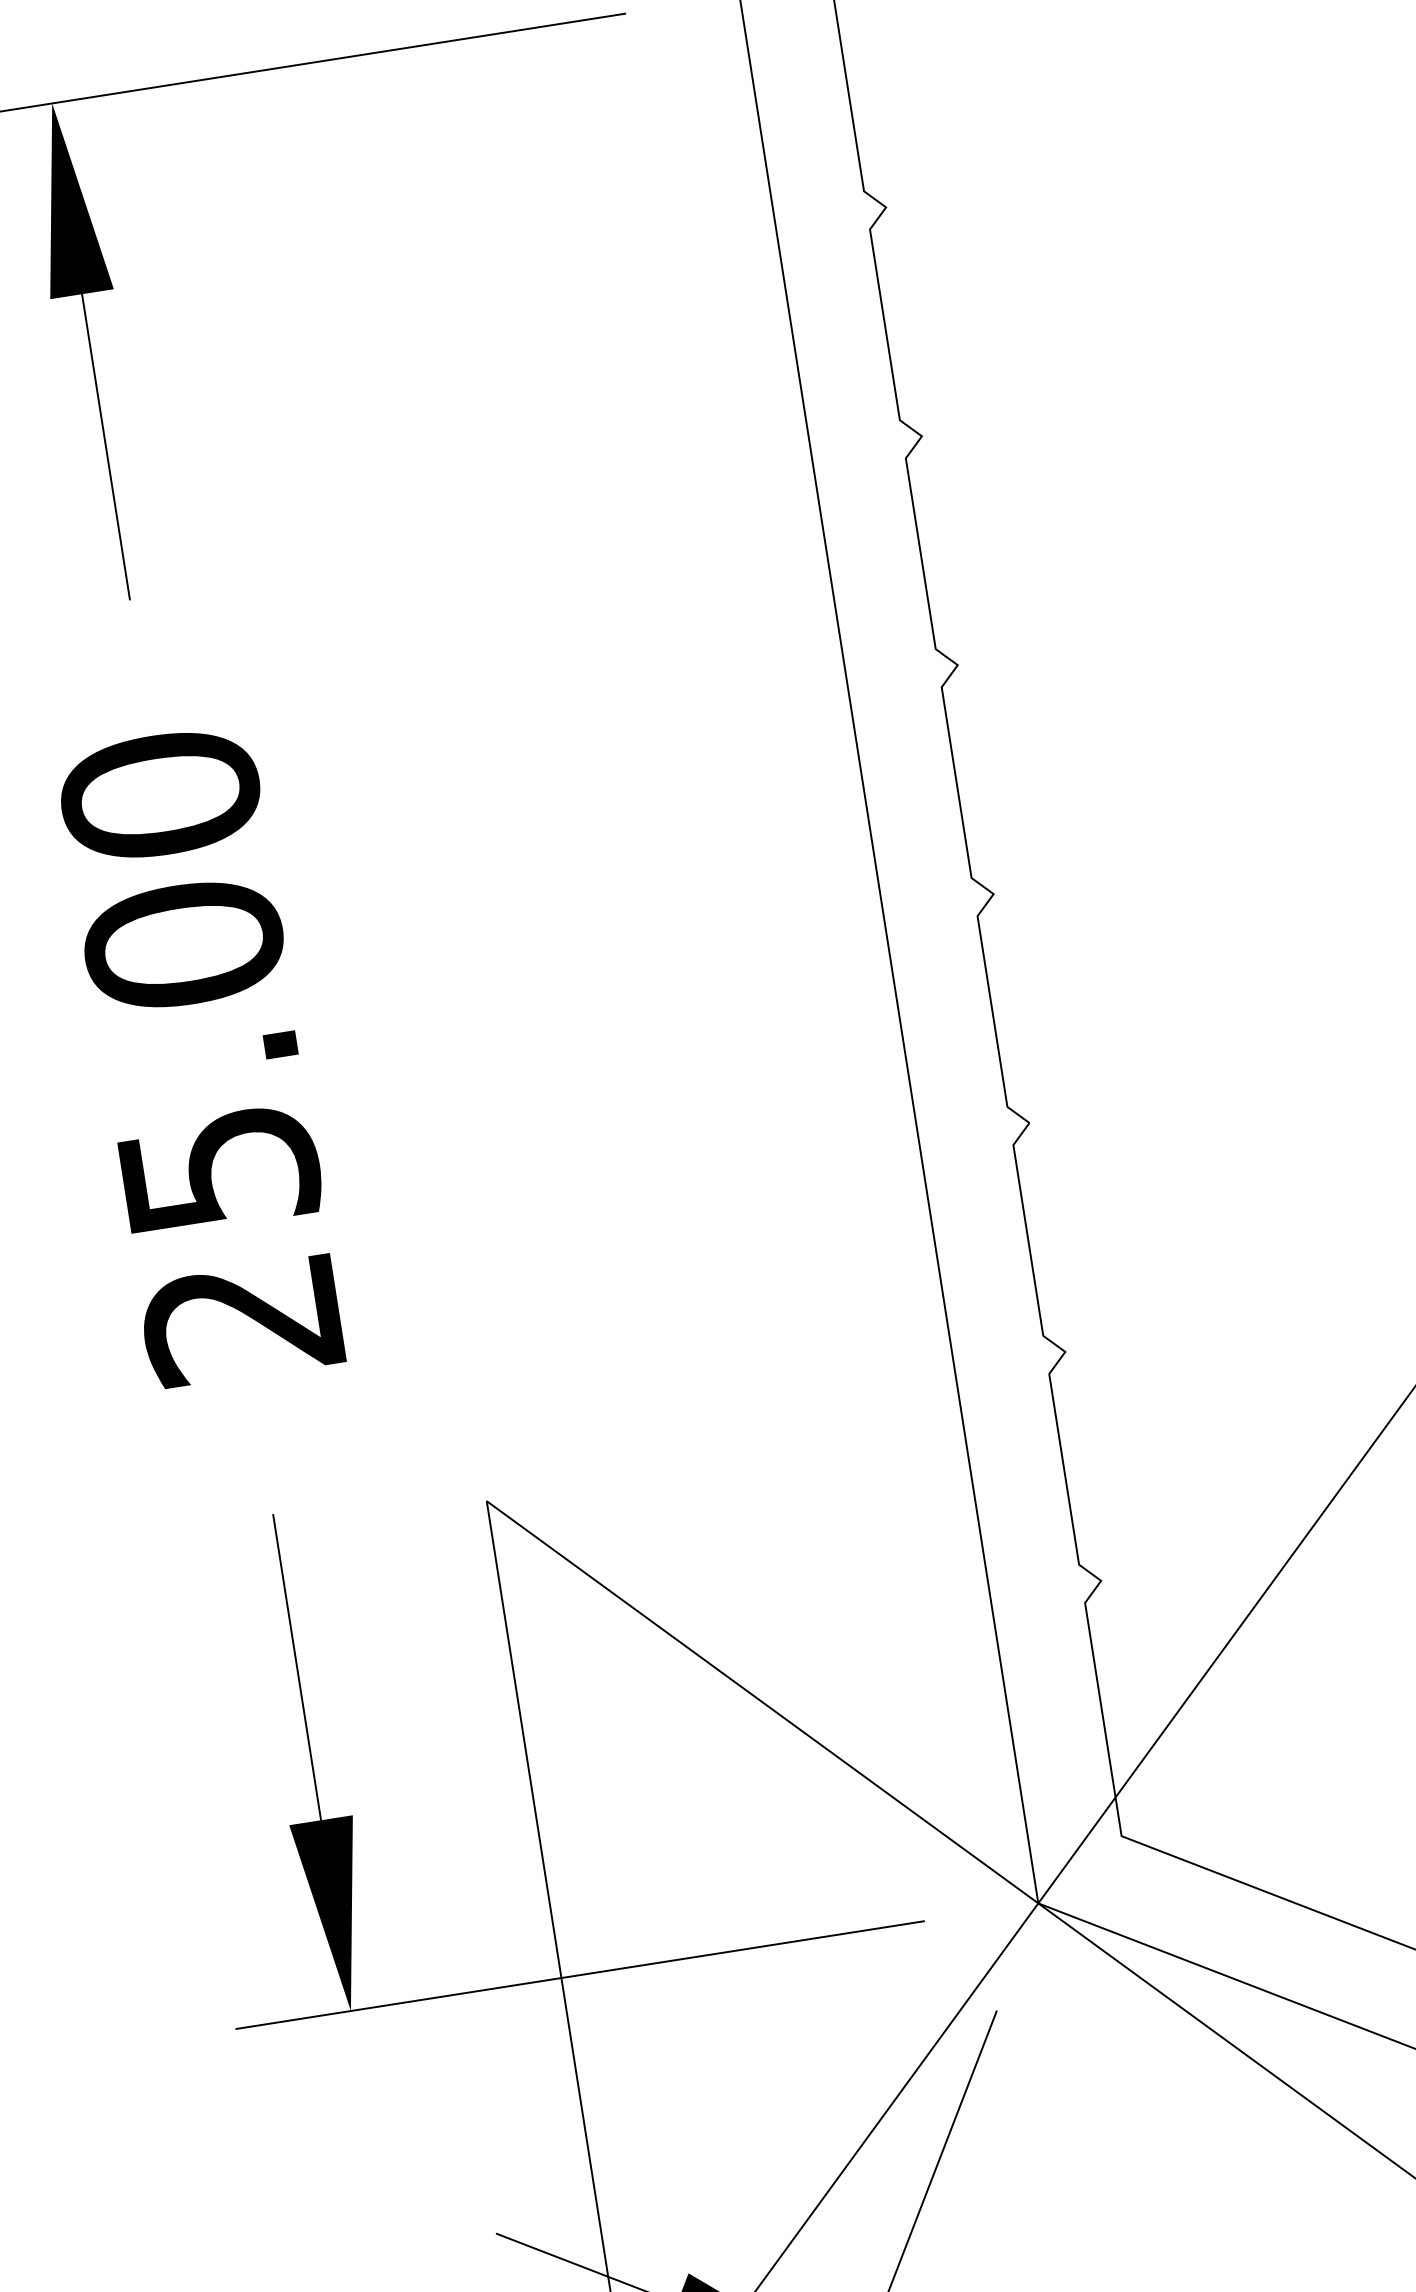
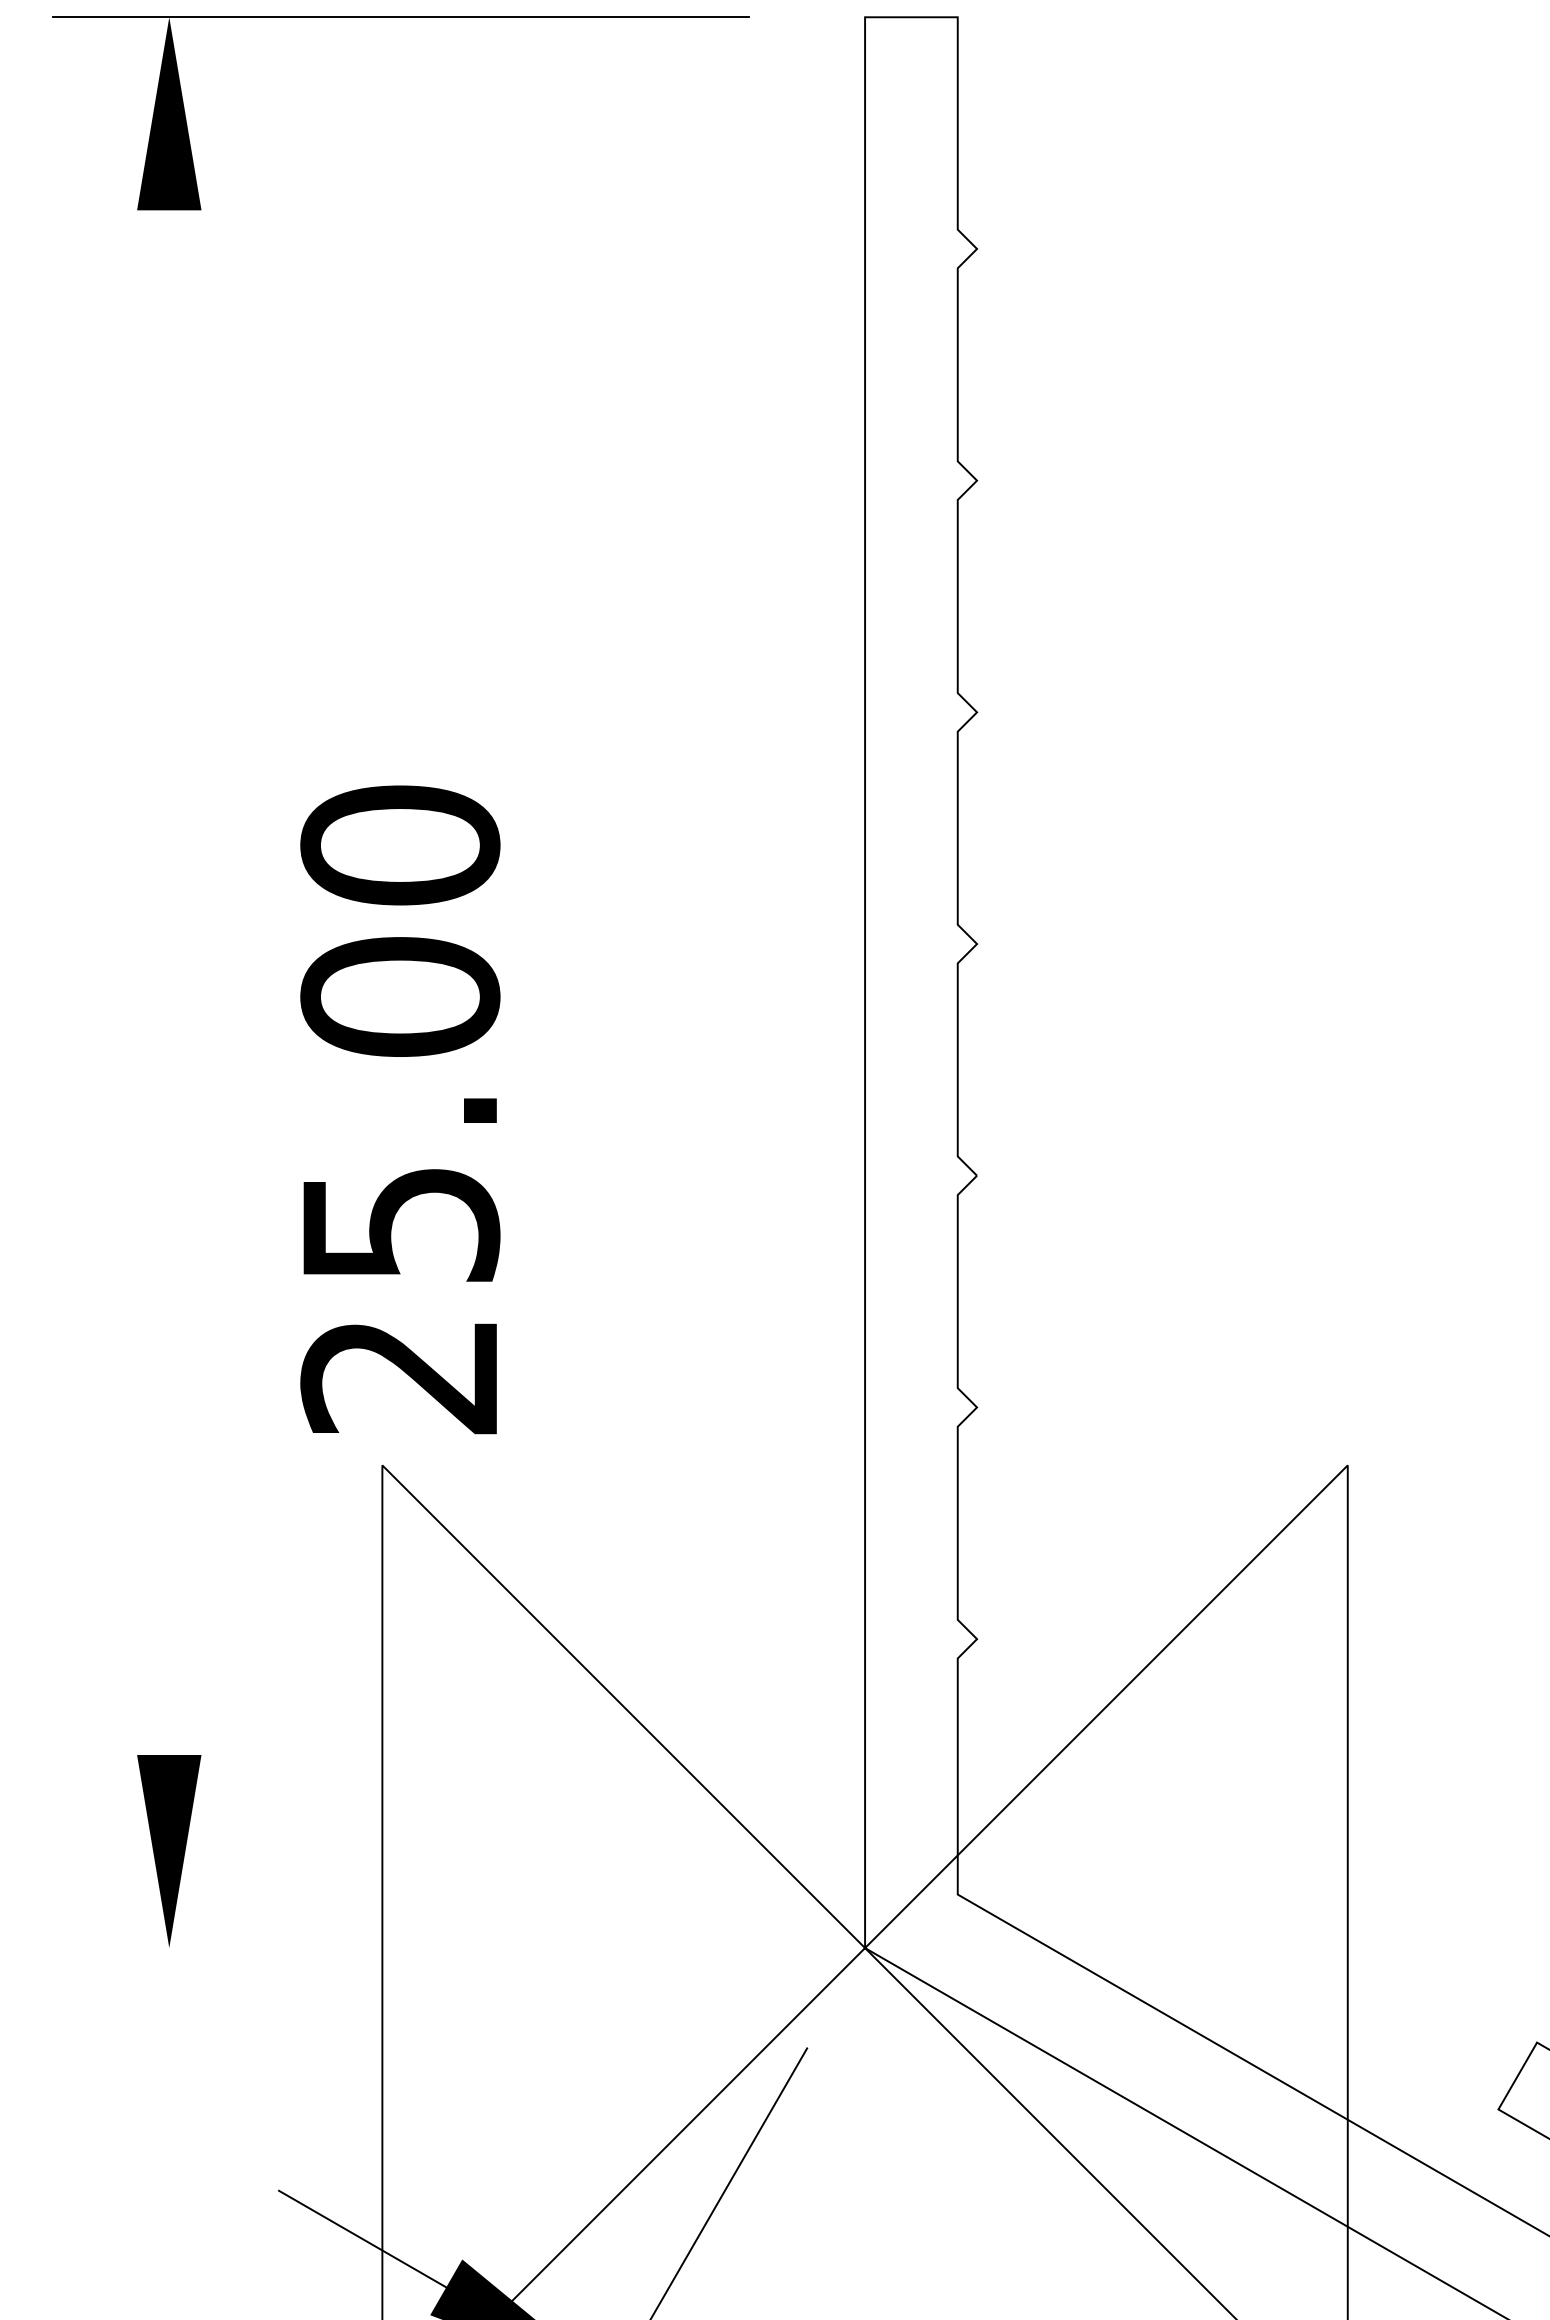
line: (106, 446) -> (169, 364), removed
text: (201, 1056) -> (400, 1109), moved
line: (297, 1667) -> (169, 1600), removed
line: (580, 1975) -> (401, 1948), removed

